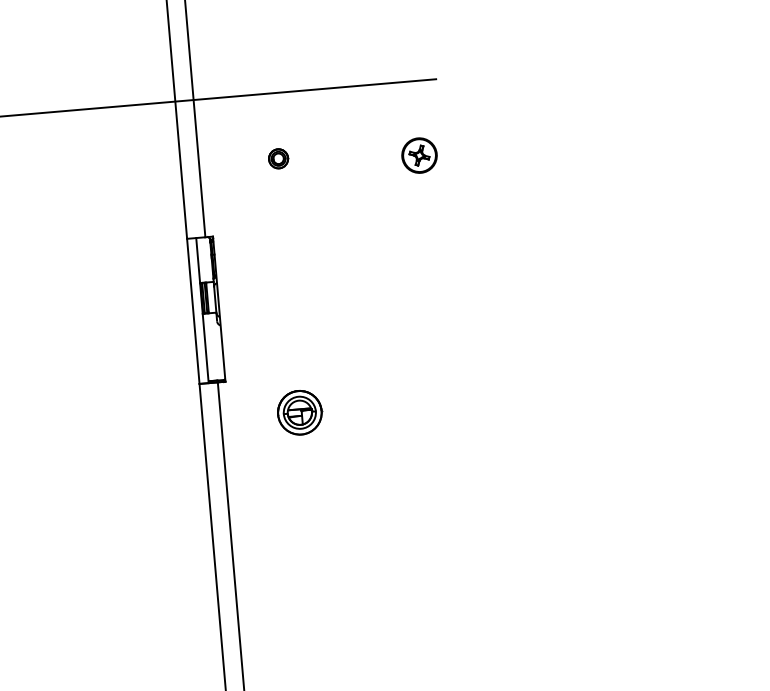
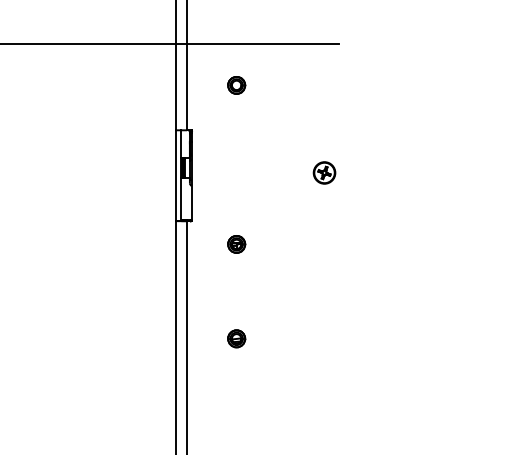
part: (419, 154) -> (324, 172), moved
part: (278, 158) -> (236, 85), size x1.43
part: (299, 412) -> (236, 244), size x0.62
part: (312, 563) -> (236, 338), added

